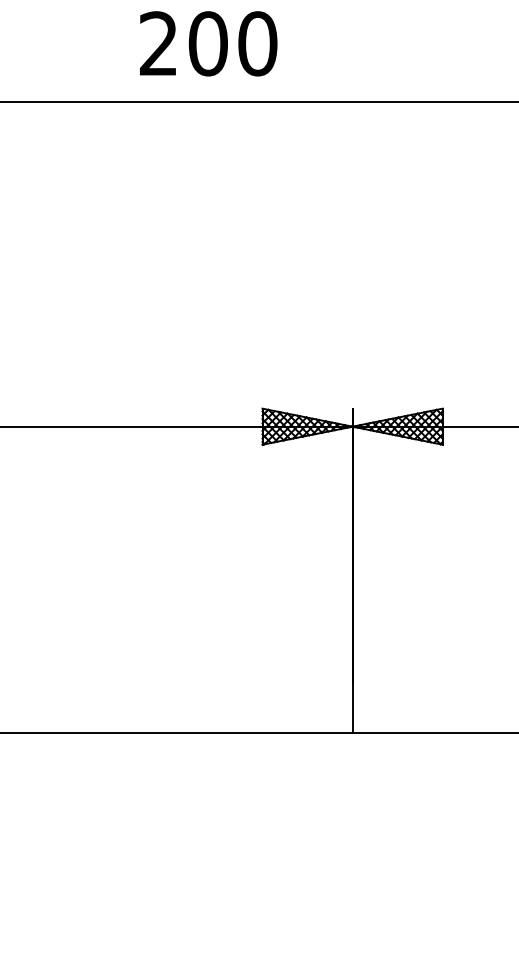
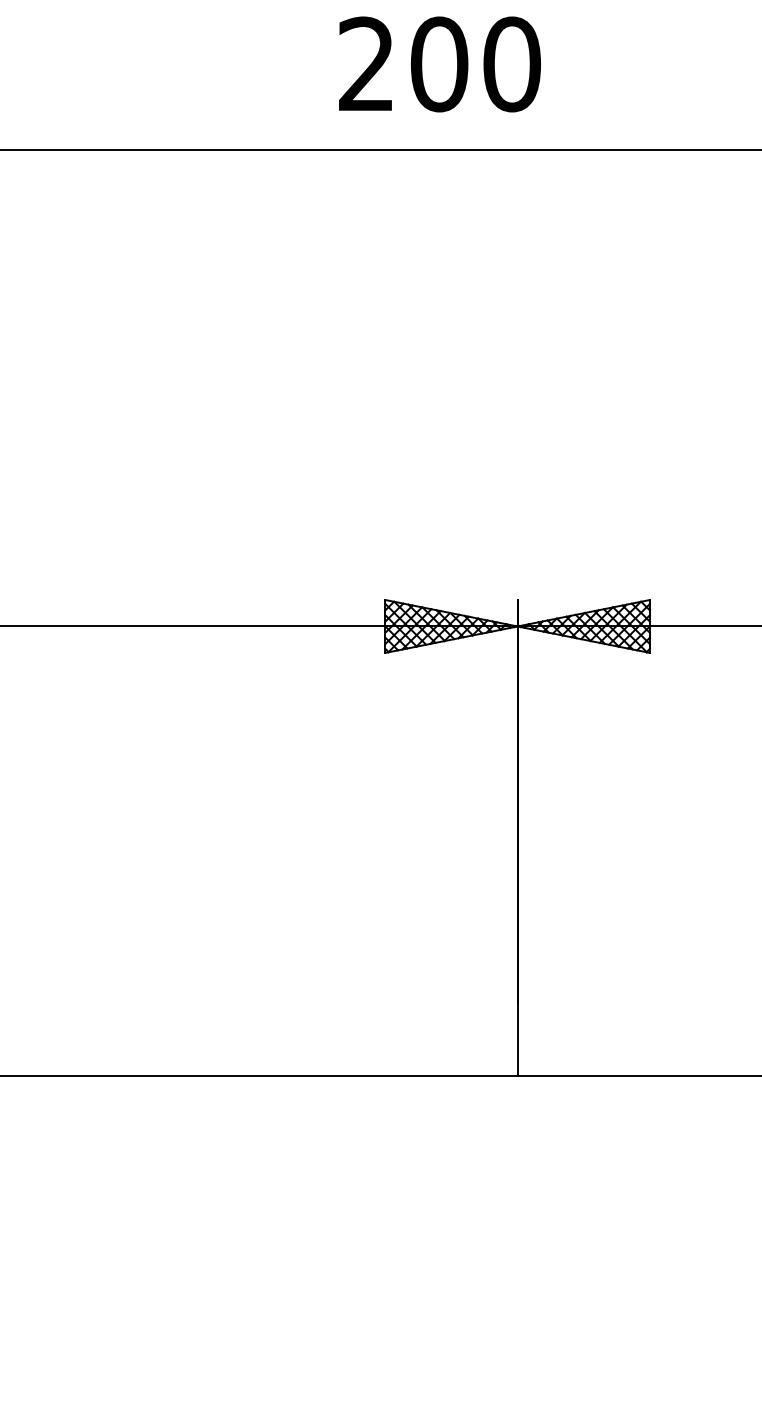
text: (208, 43) -> (439, 63), moved

